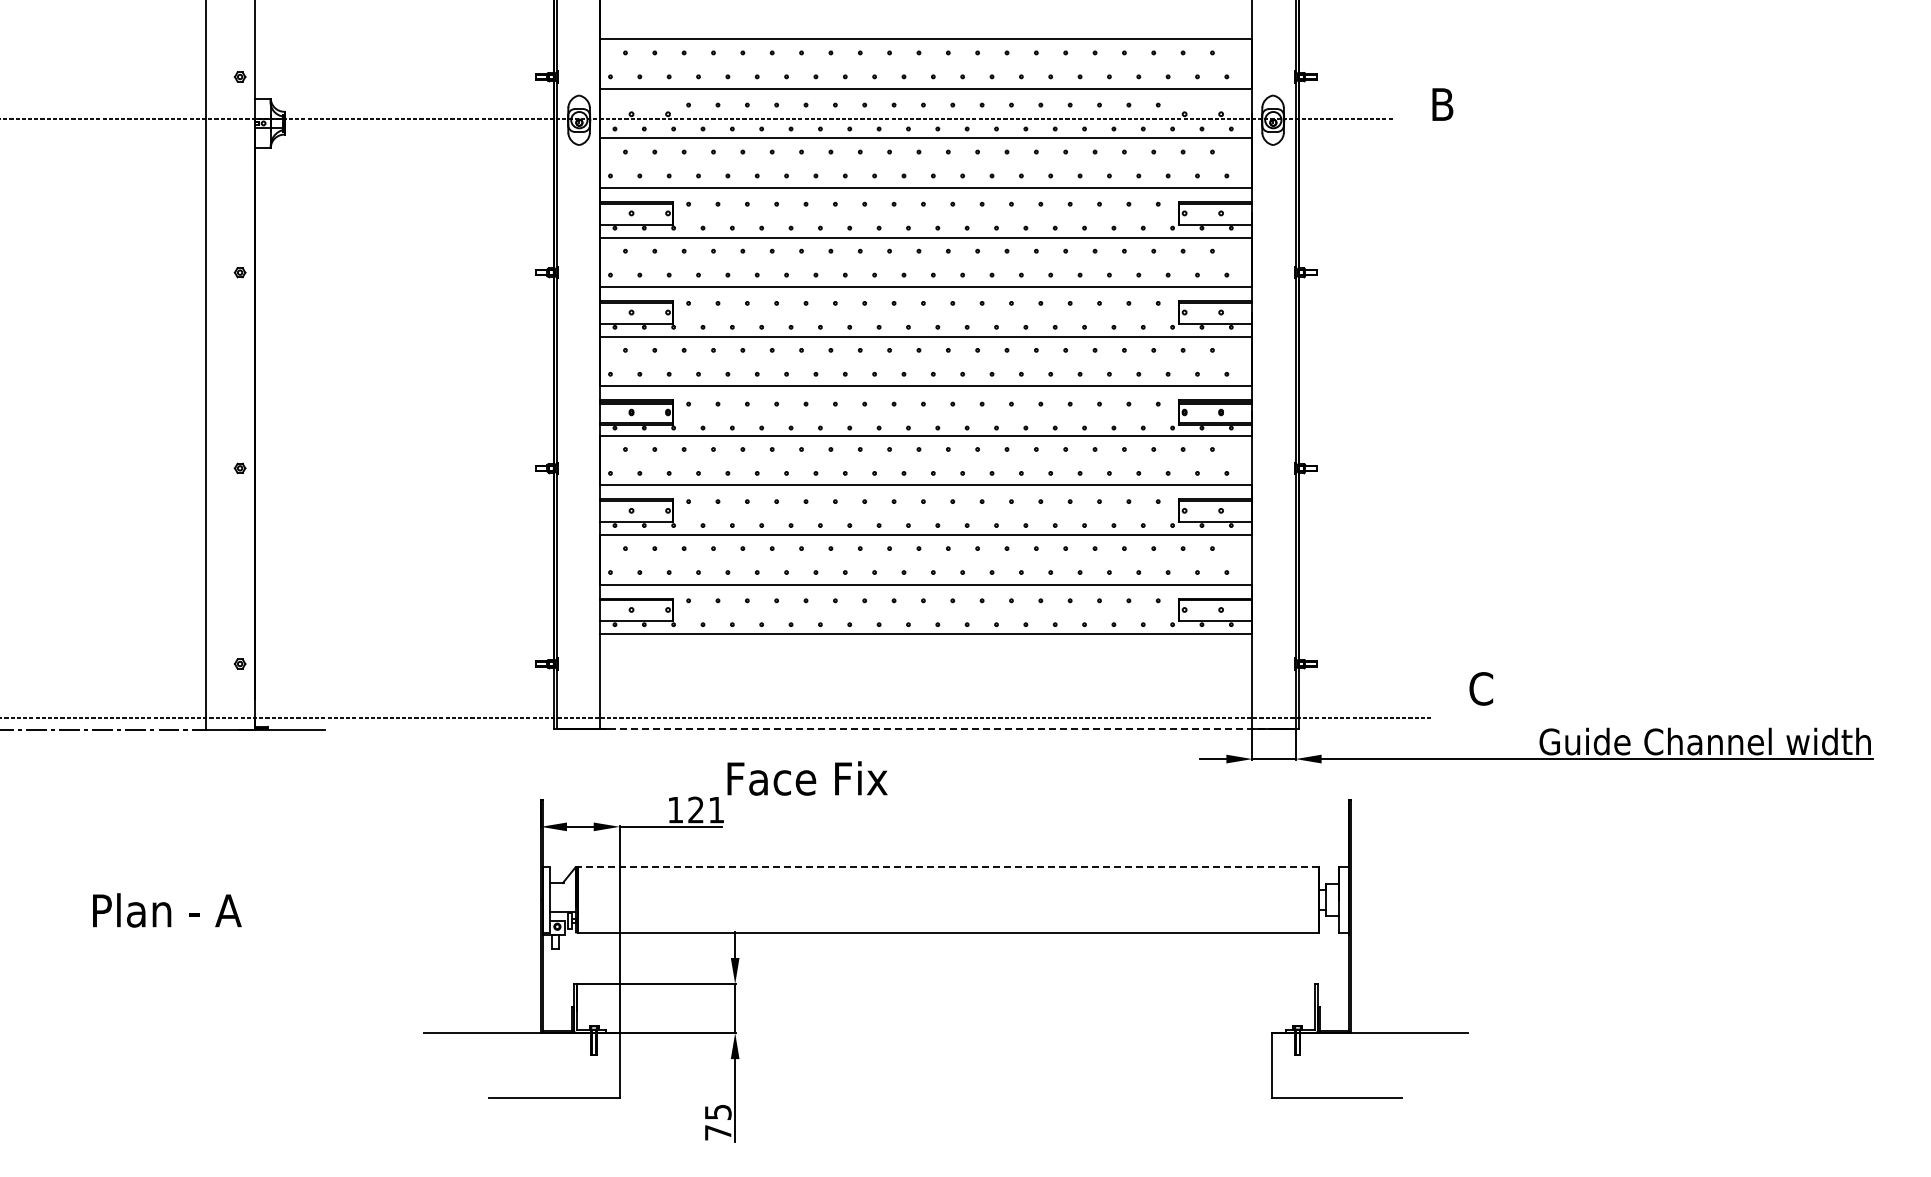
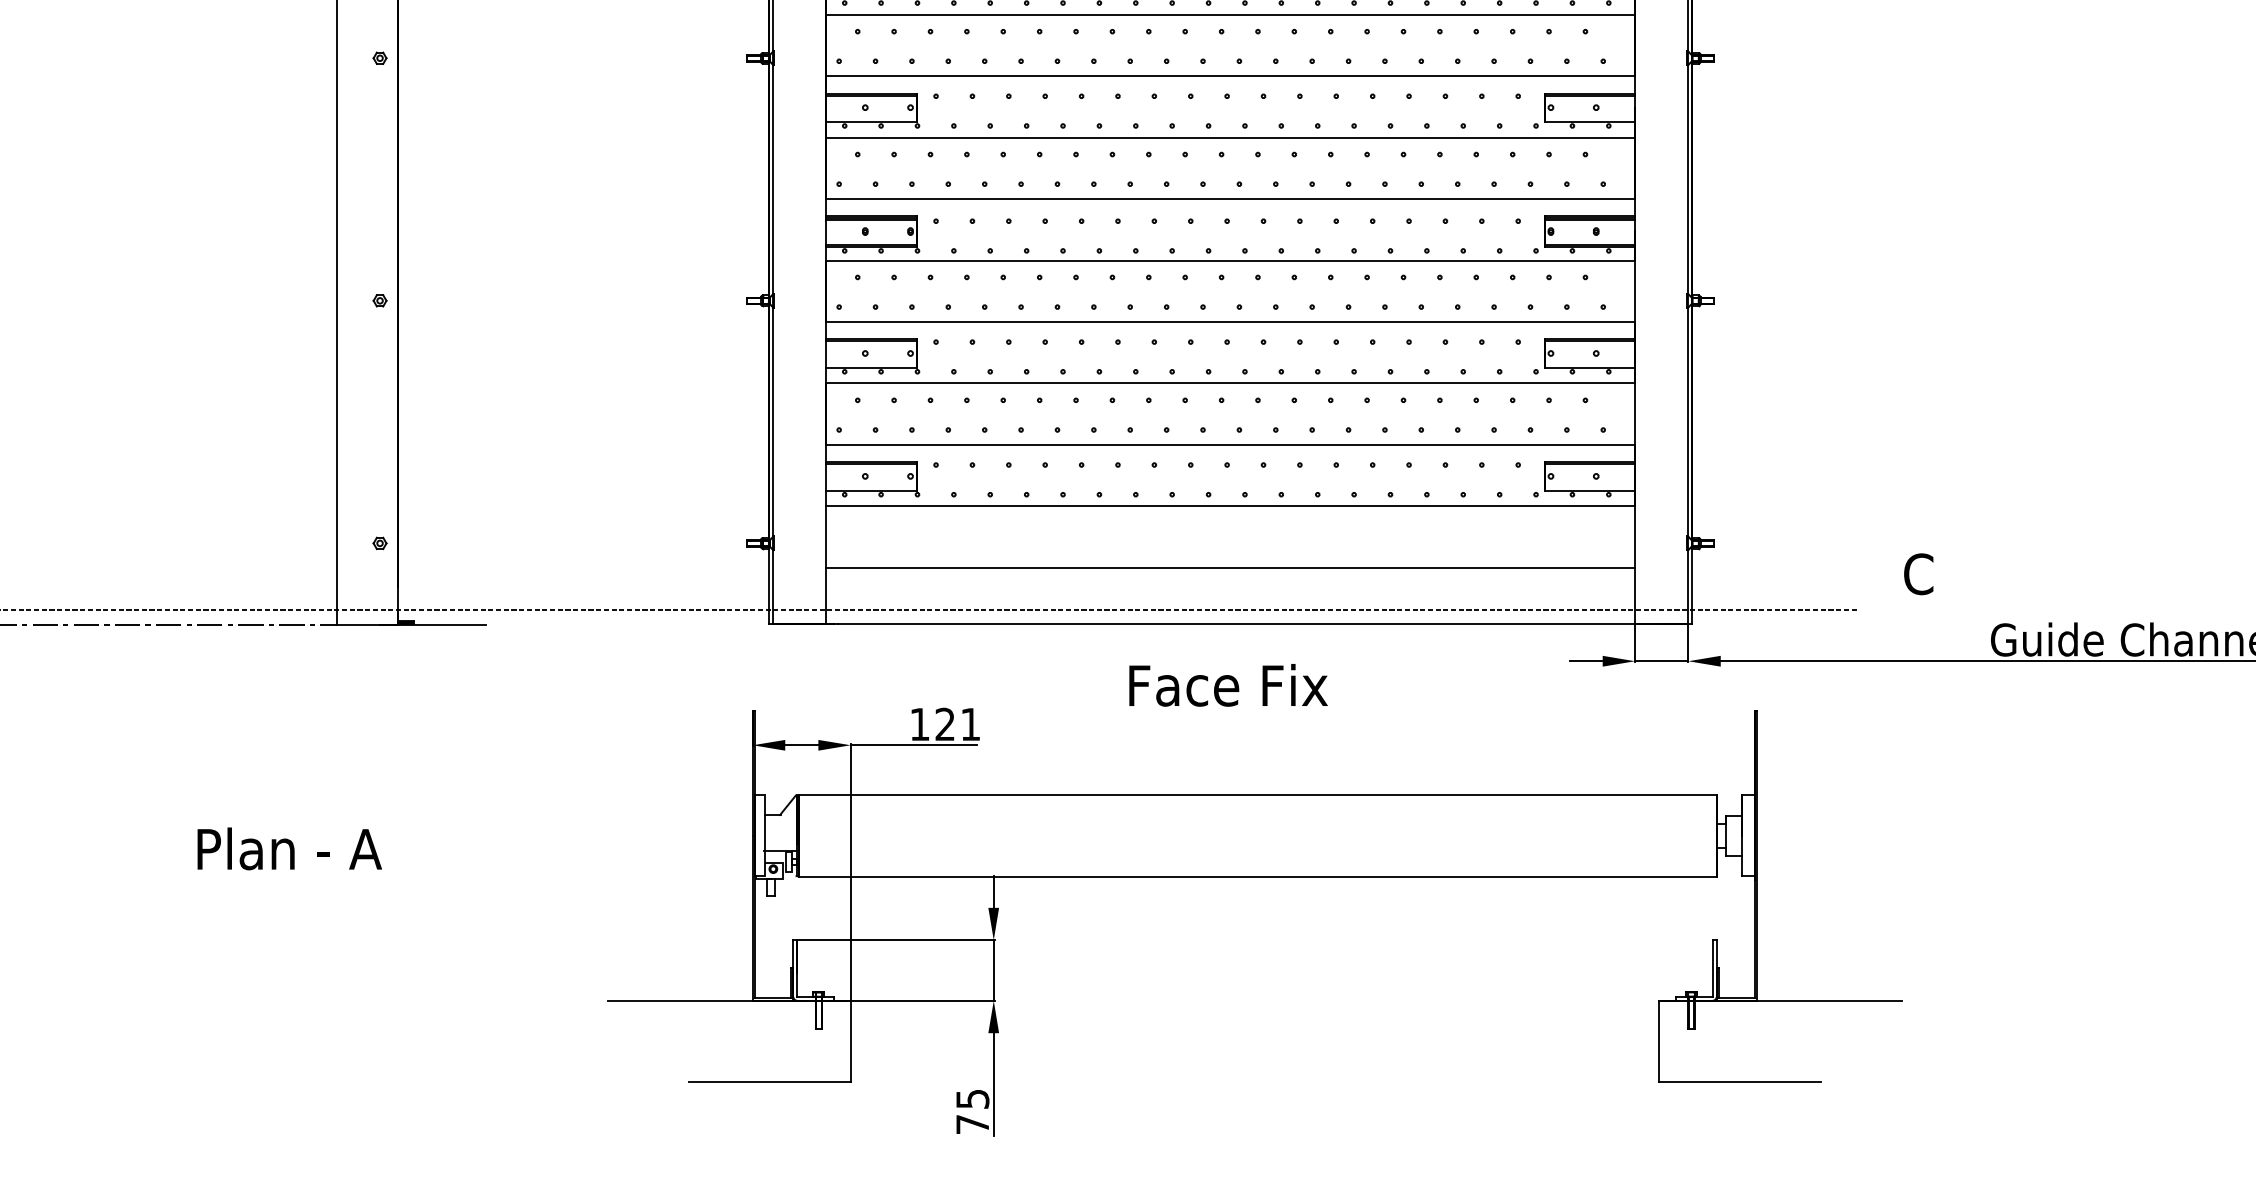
line: (926, 683) -> (1230, 567), added
line: (945, 729) -> (1254, 624), dashed -> solid
text: (807, 778) -> (1228, 685), moved
line: (947, 867) -> (1256, 795), dashed -> solid

